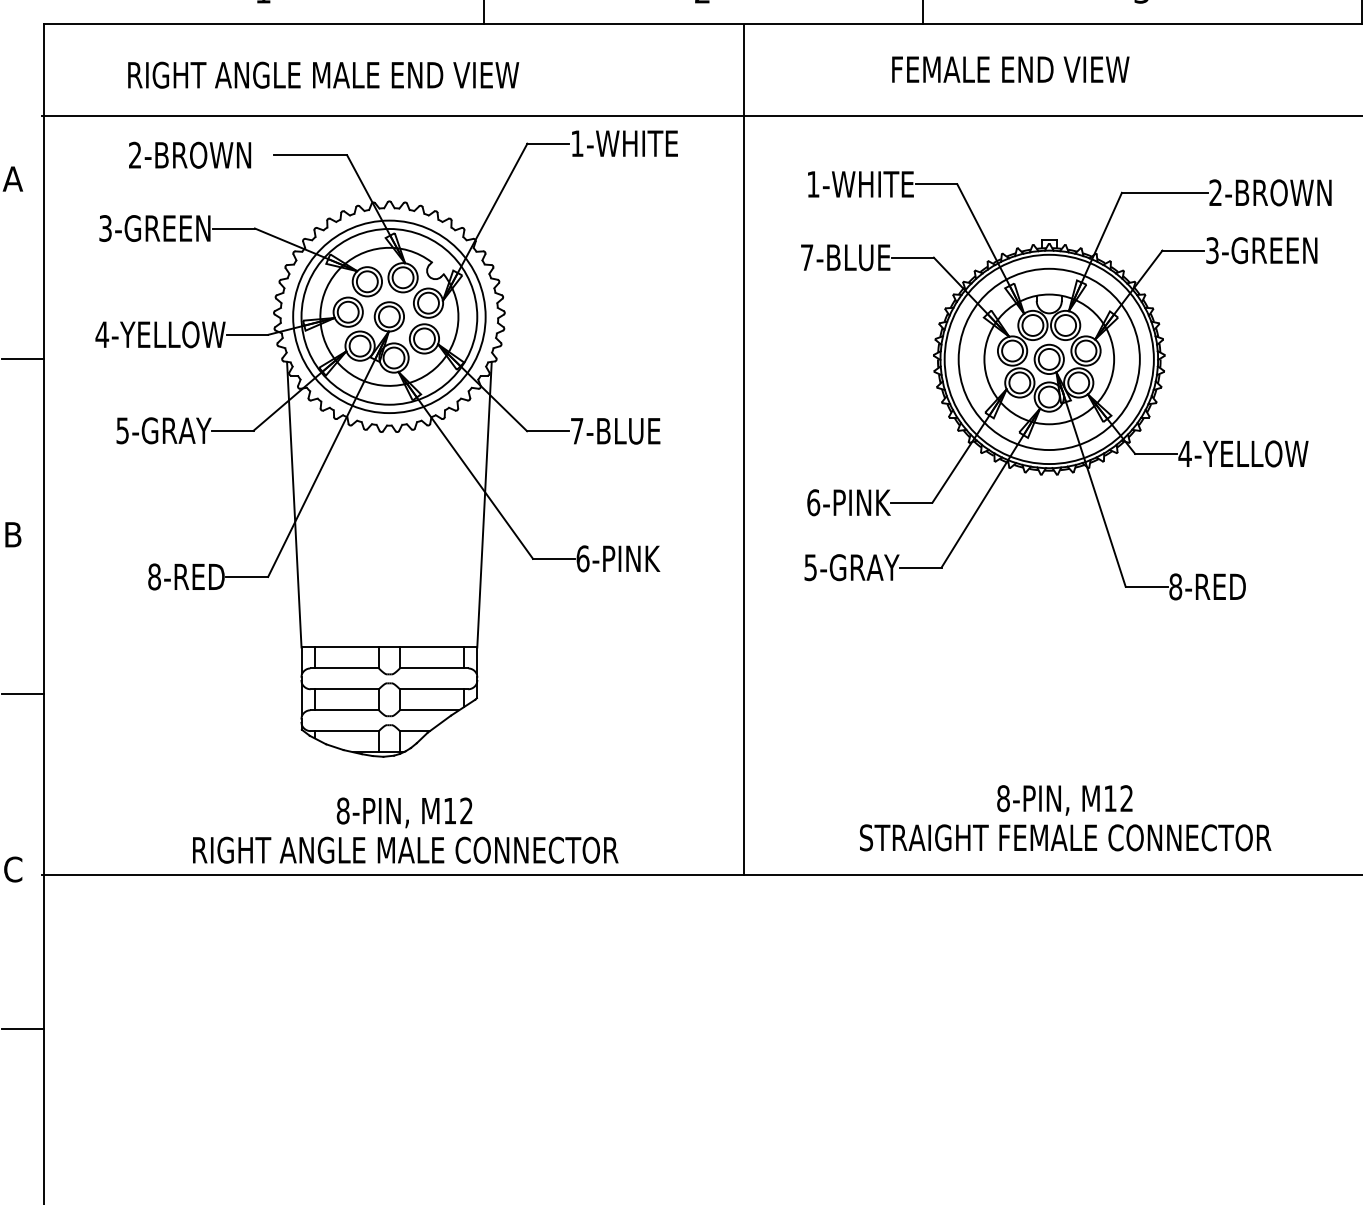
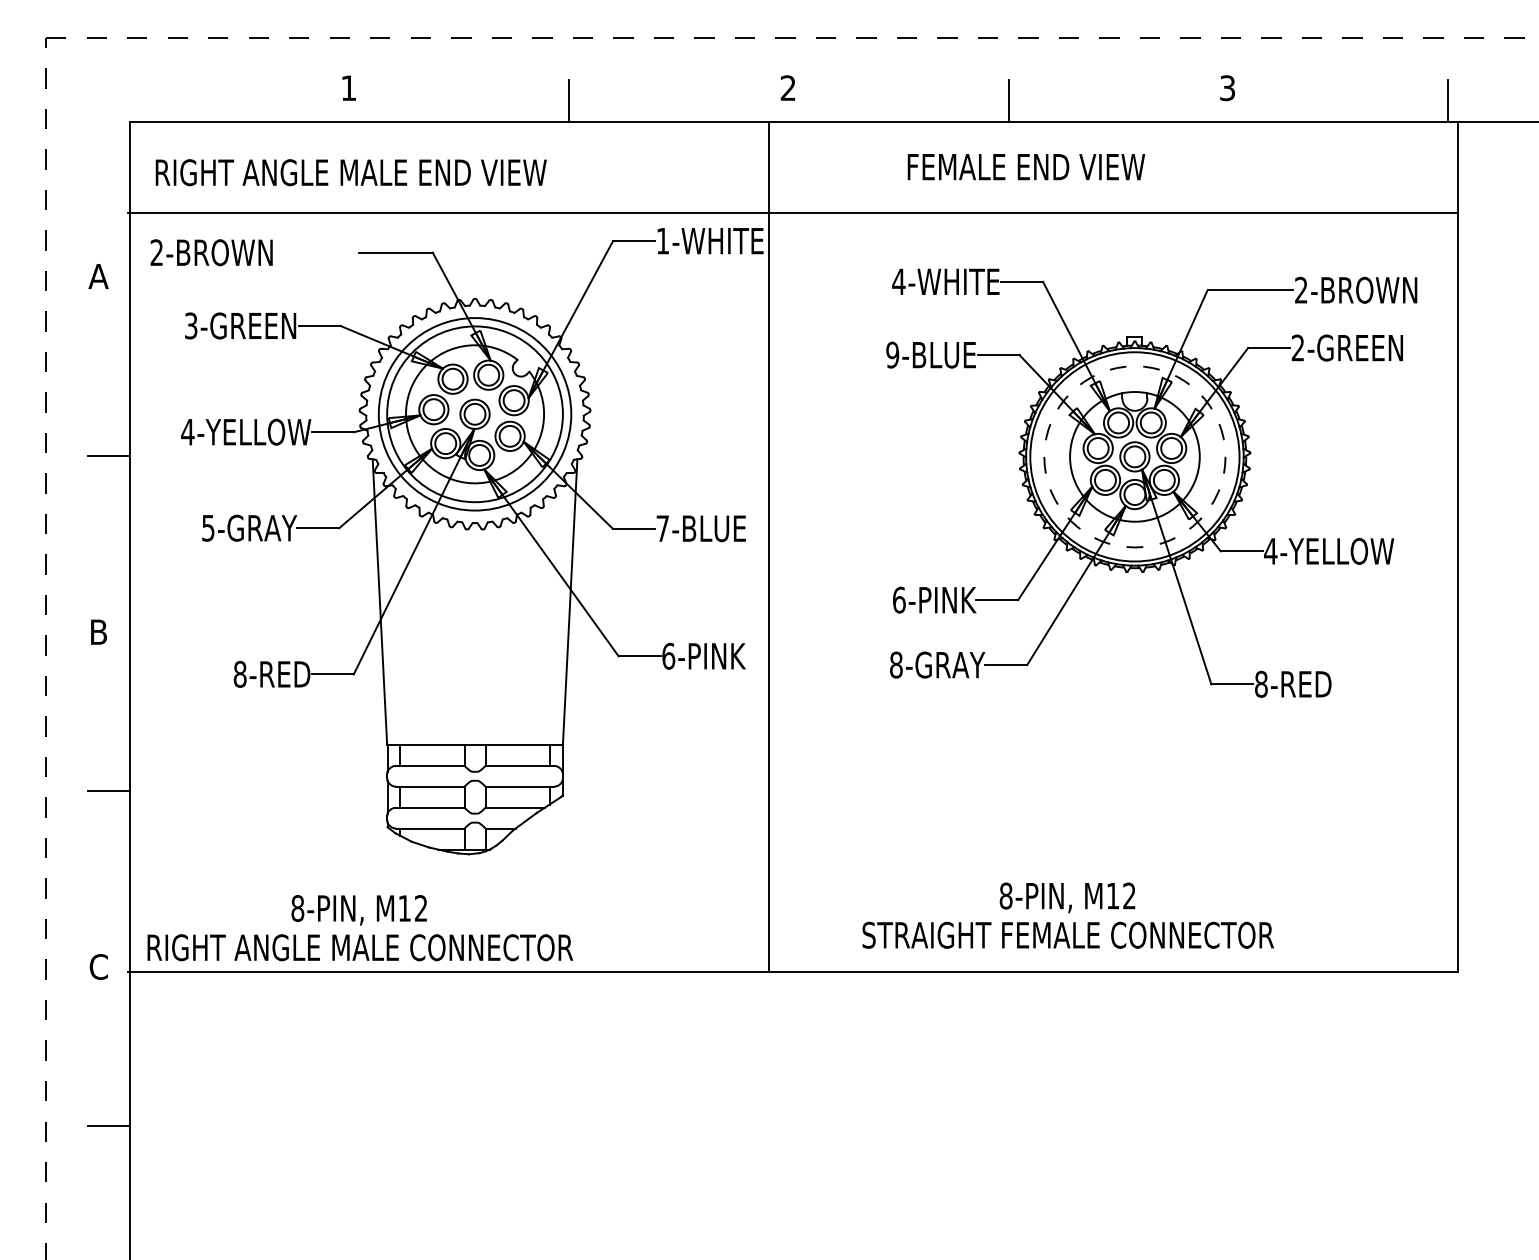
text: (1010, 70) -> (1026, 167), moved
text: (322, 75) -> (350, 172), moved
text: (189, 155) -> (211, 252), moved
text: (812, 184) -> (898, 281), 1-WHITE -> 4-WHITE
text: (1211, 250) -> (1297, 347), 3-GREEN -> 2-GREEN
text: (806, 257) -> (892, 354), 7-BLUE -> 9-BLUE
circle: (1048, 359) -> (1134, 456), solid -> dashed
line: (743, 450) -> (769, 547), moved
text: (810, 567) -> (896, 664), 5-GRAY -> 8-GRAY
text: (1064, 818) -> (1067, 915), moved
text: (405, 831) -> (360, 928), moved

